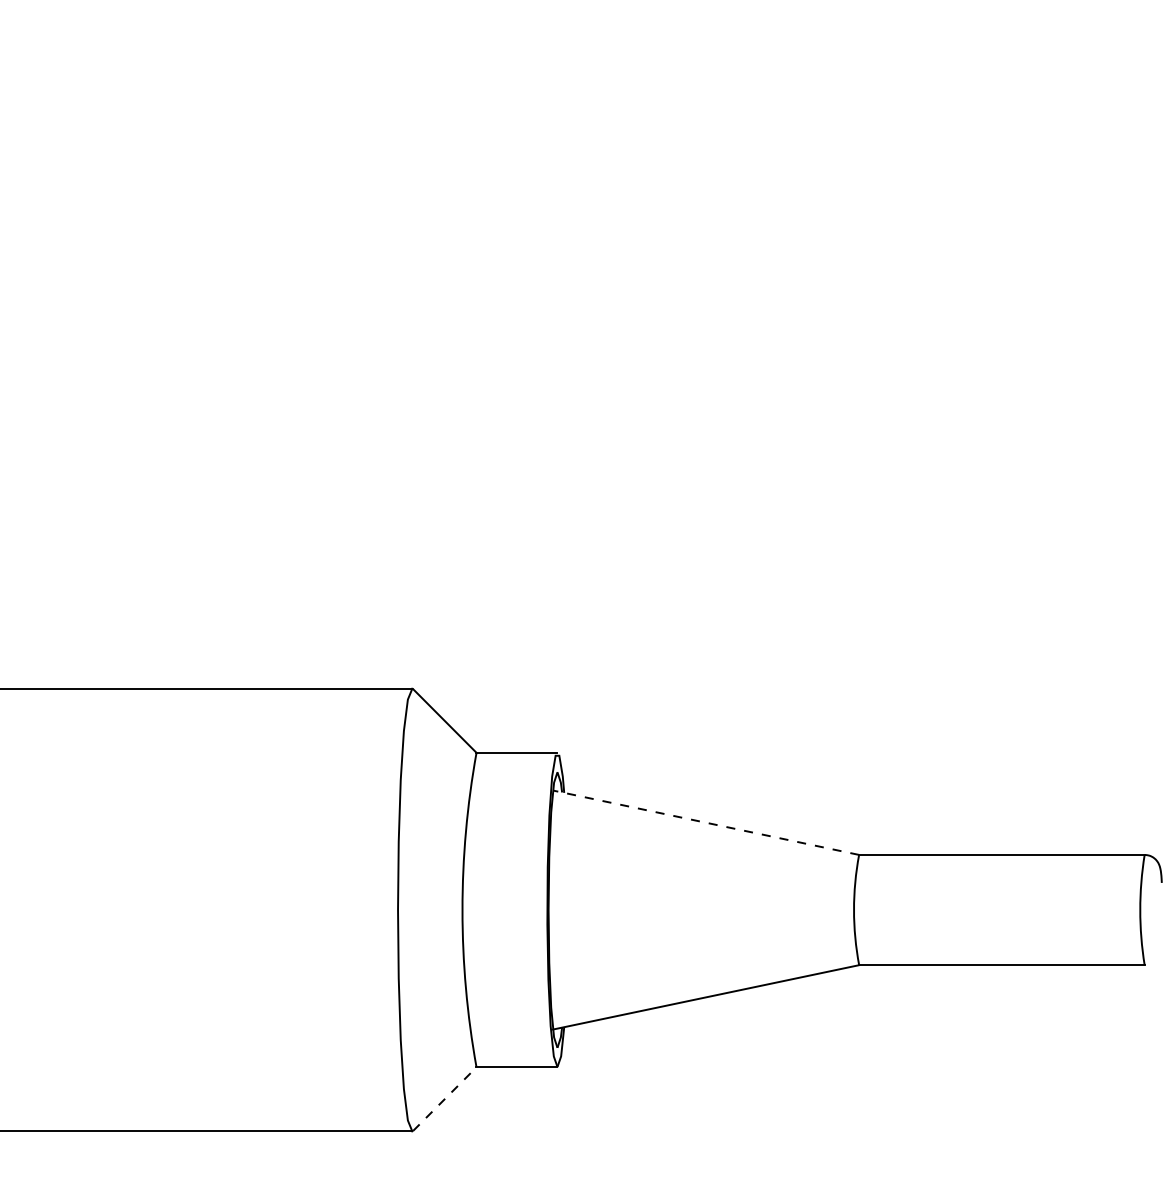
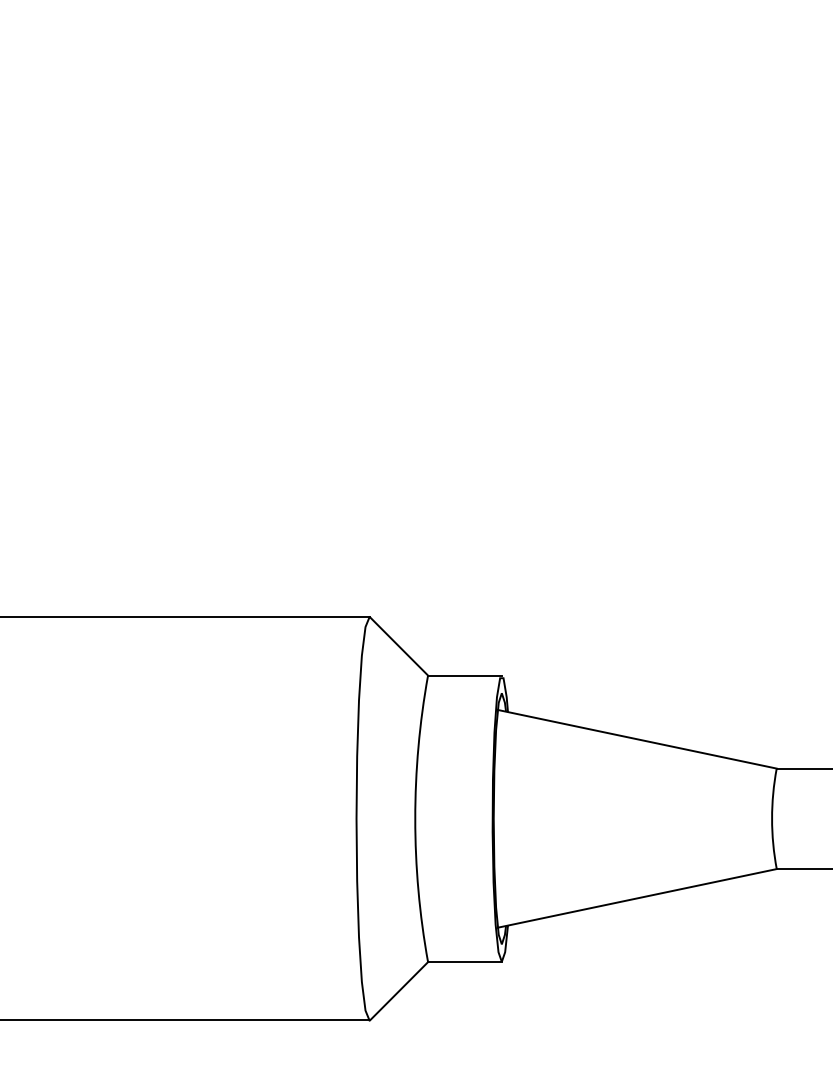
line: (705, 822) -> (636, 739), dashed -> solid
line: (445, 1098) -> (399, 990), dashed -> solid

